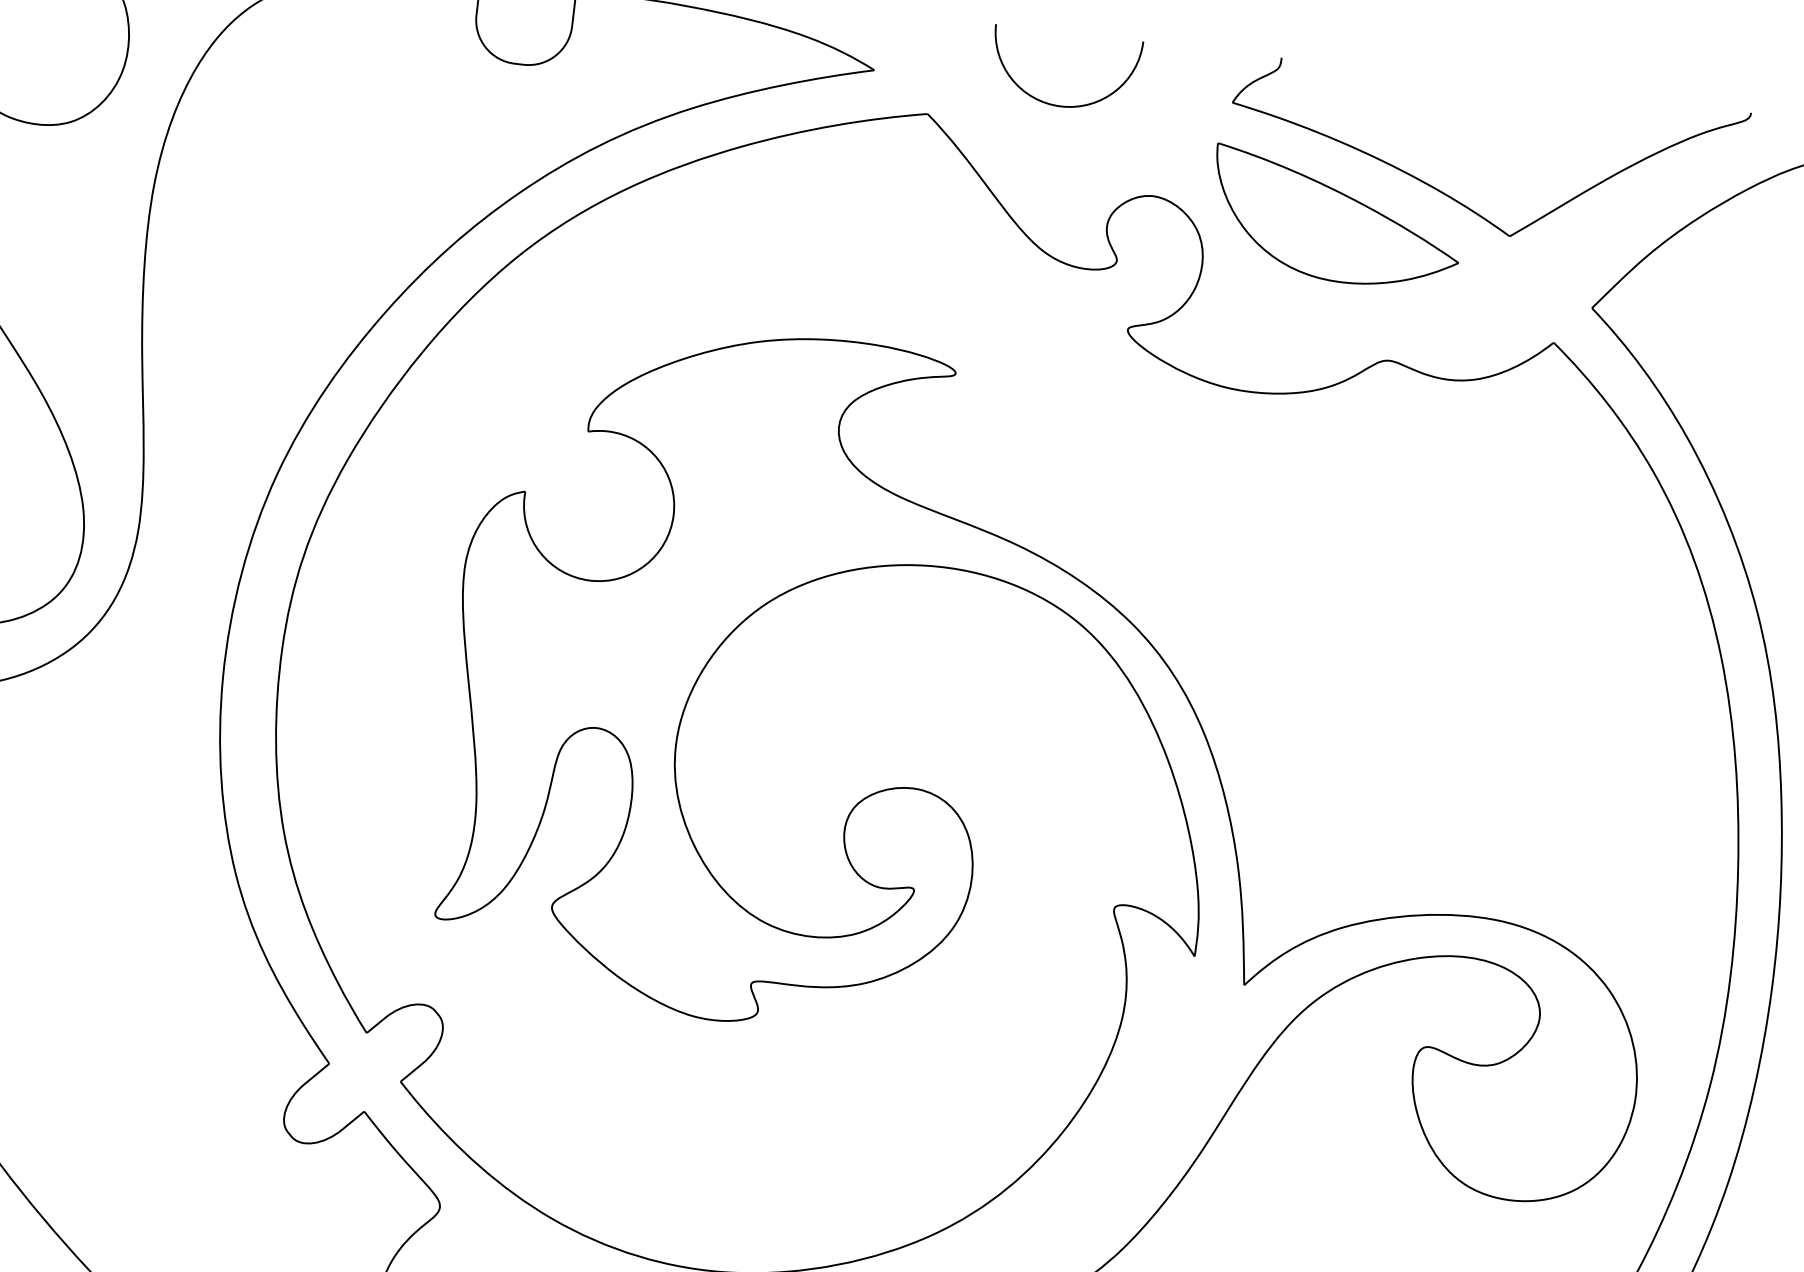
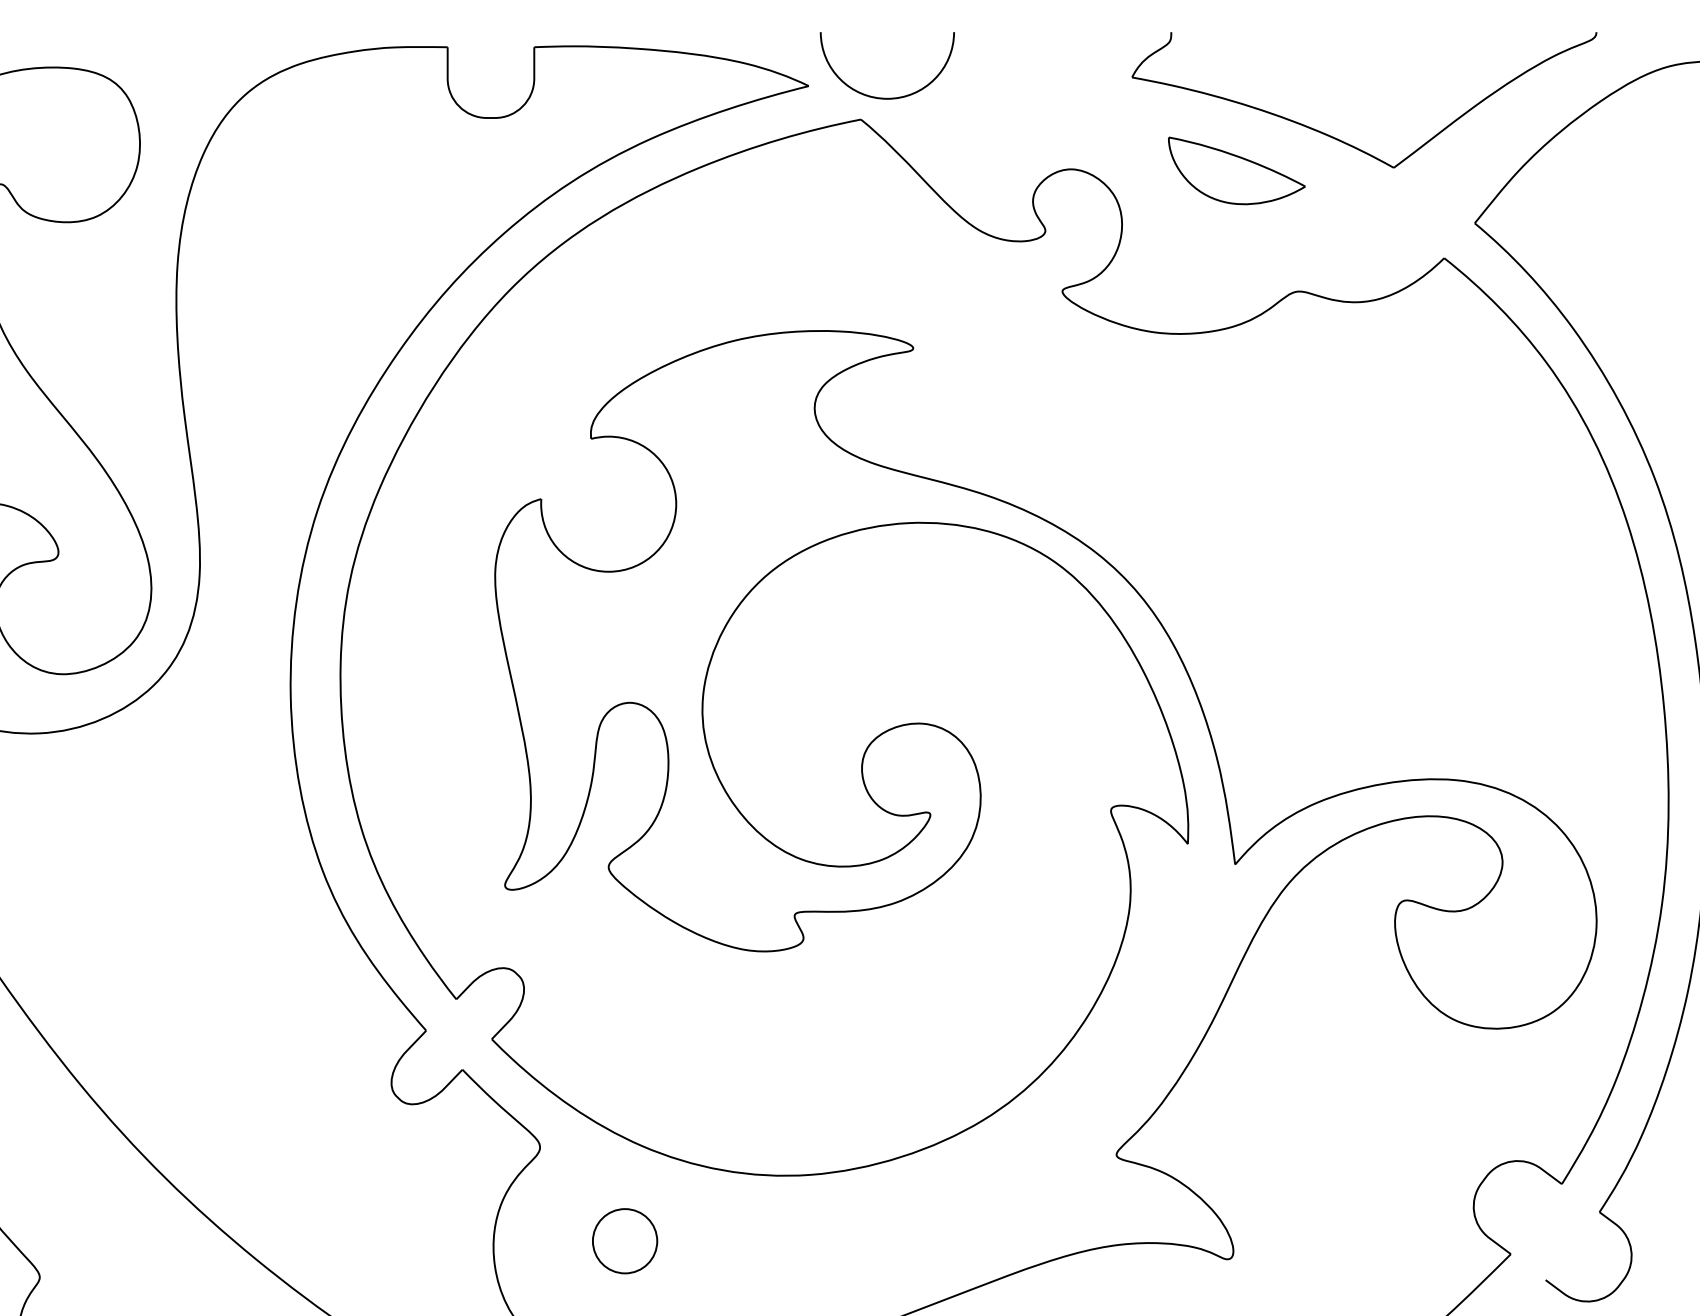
curve: (1060, 104) -> (886, 97), moved
part: (1335, 218) -> (1236, 170), size x0.6

